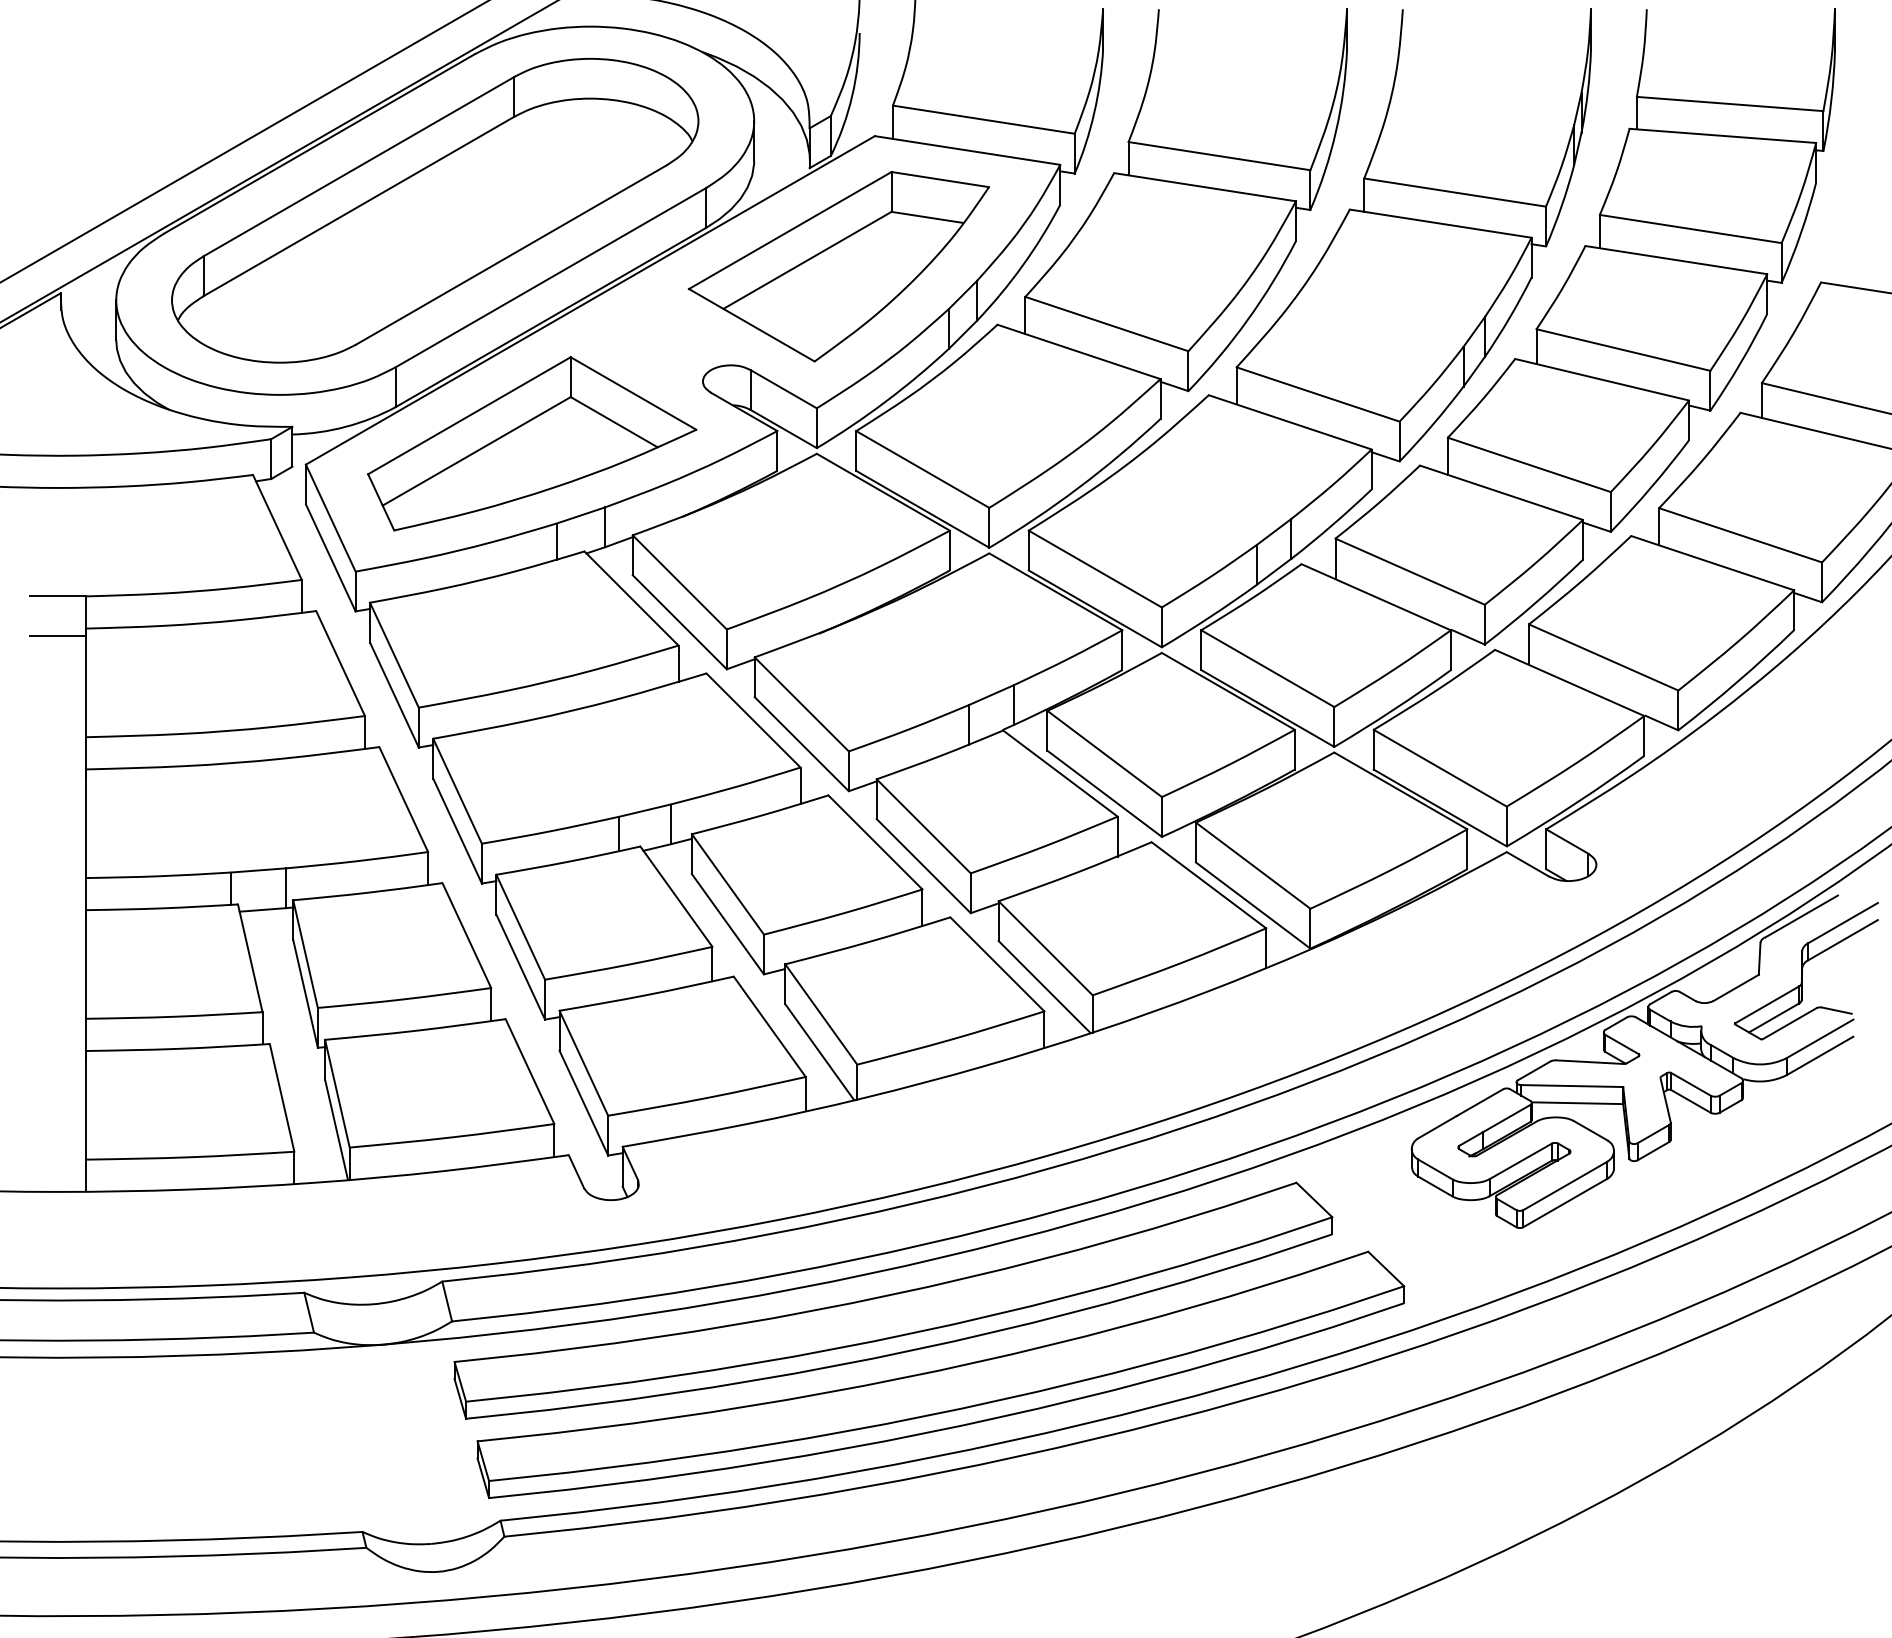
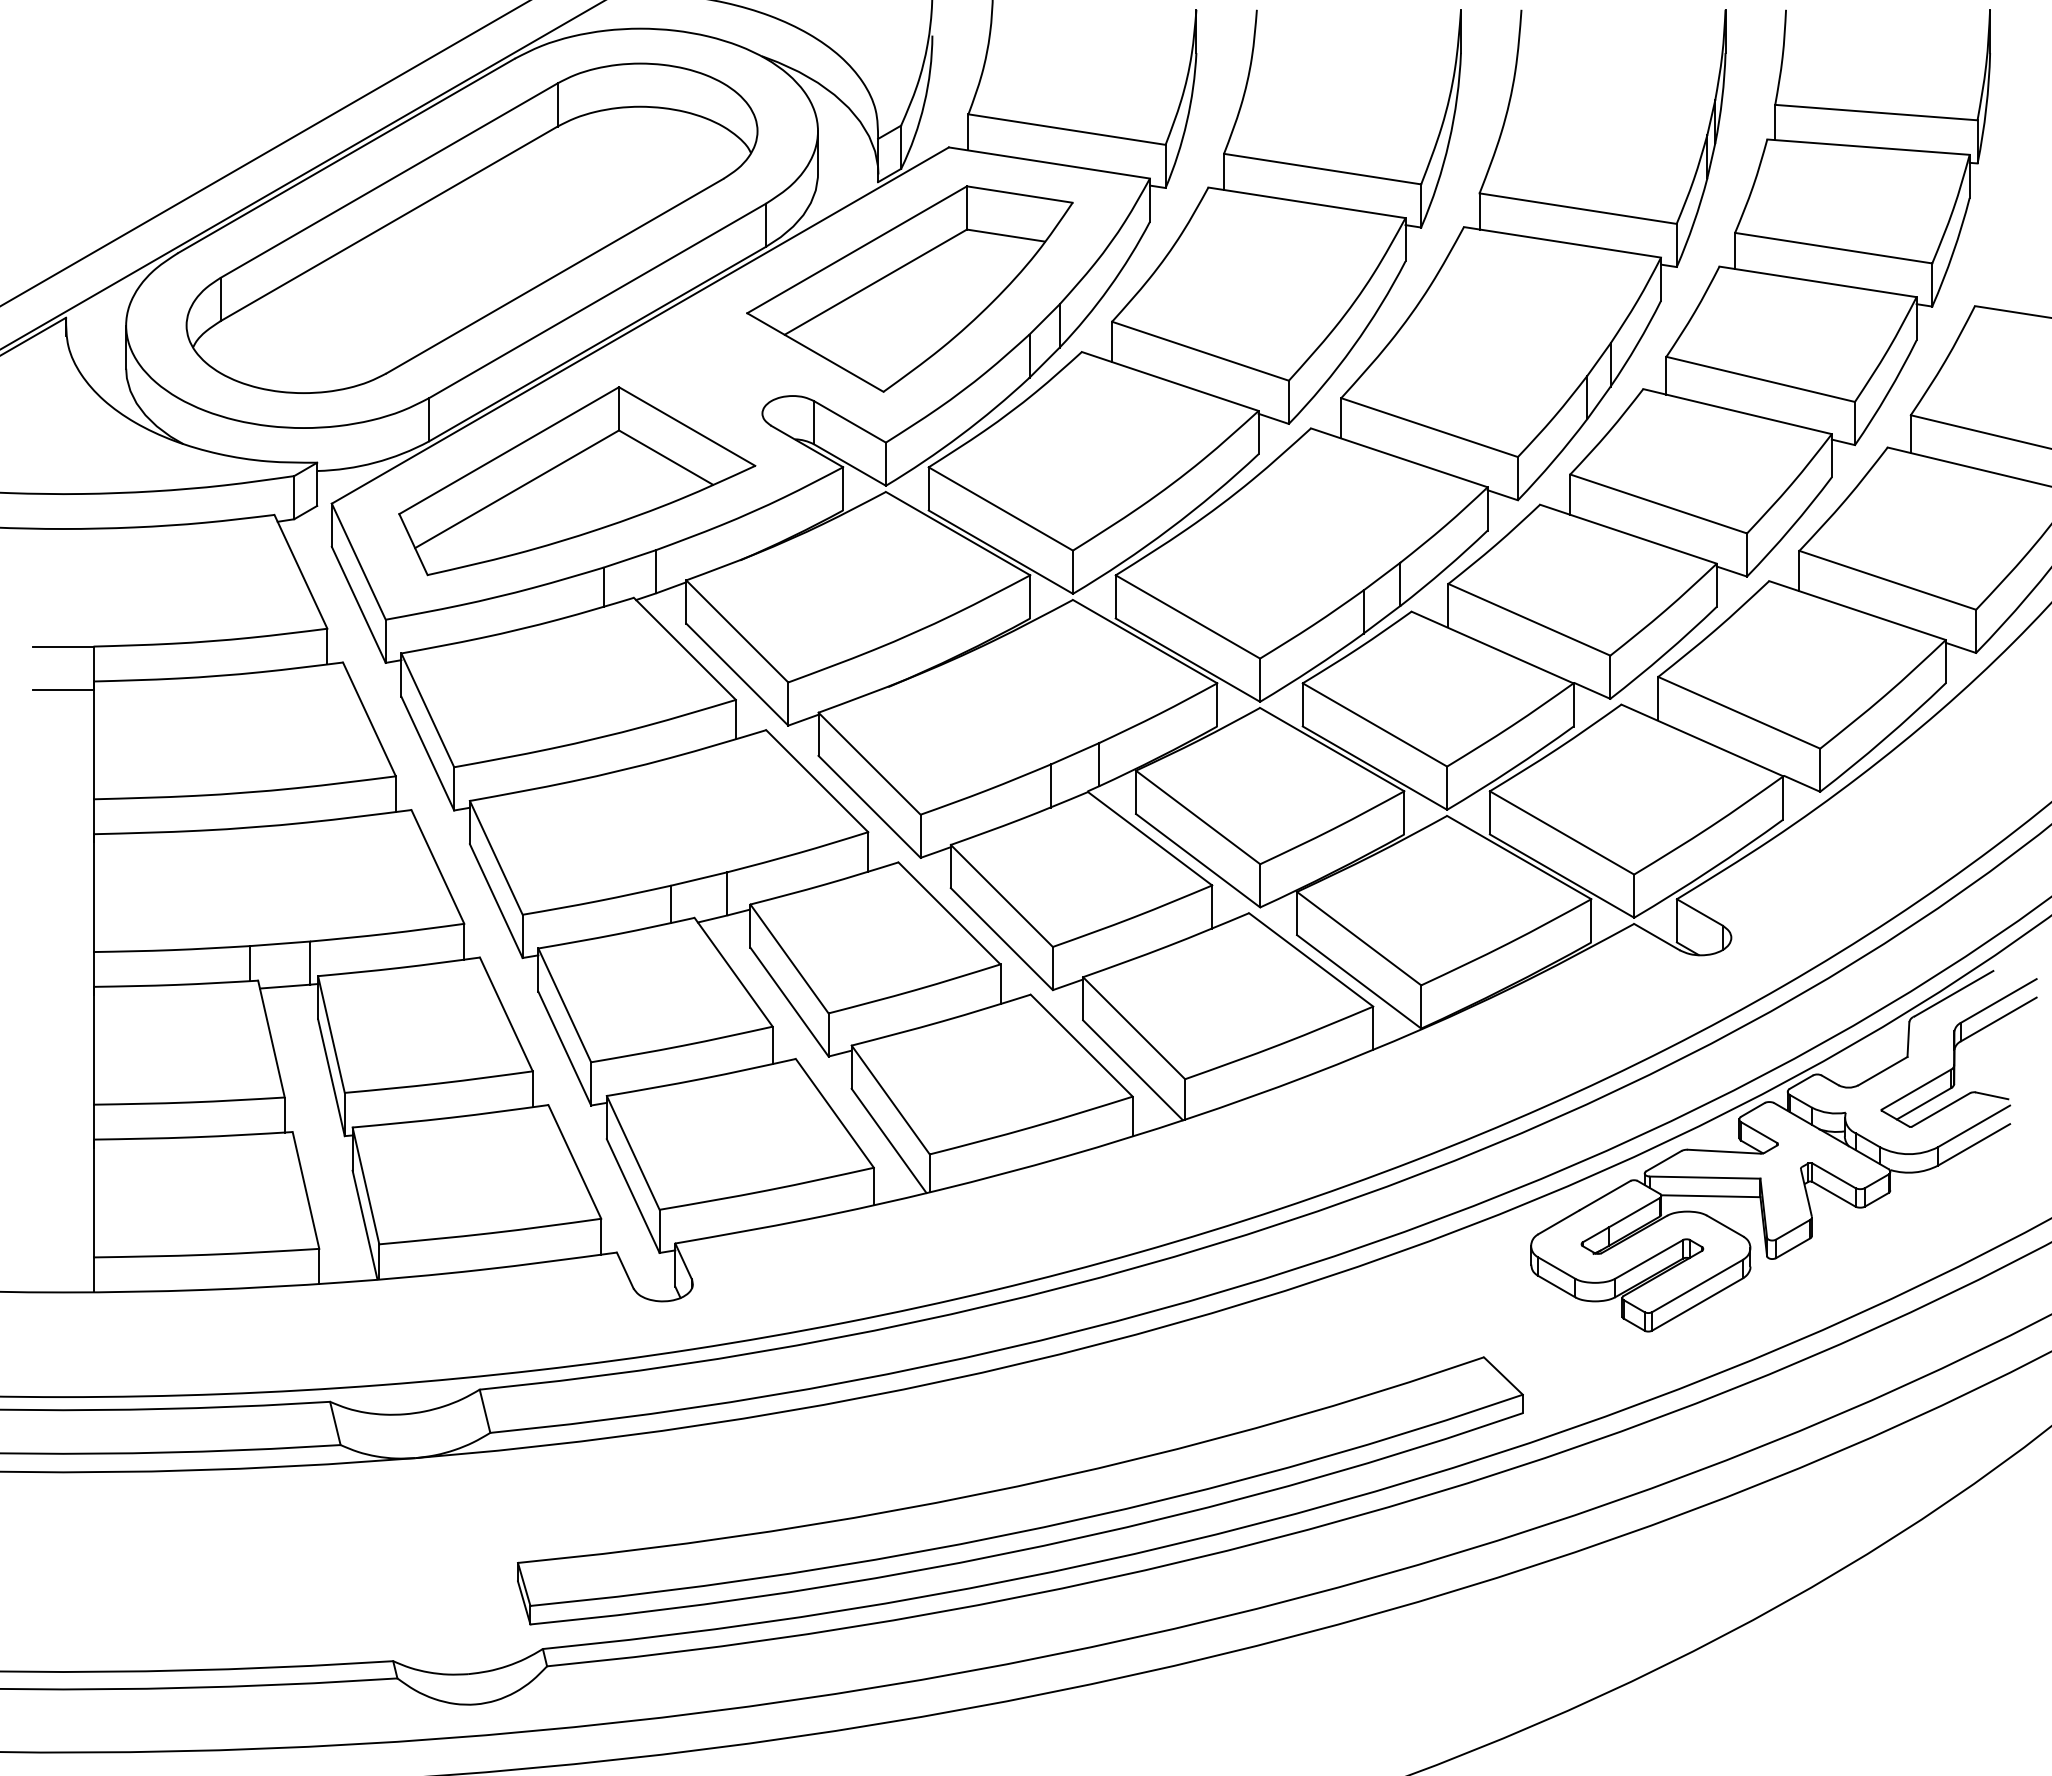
part: (893, 1300) -> (969, 1410), removed

